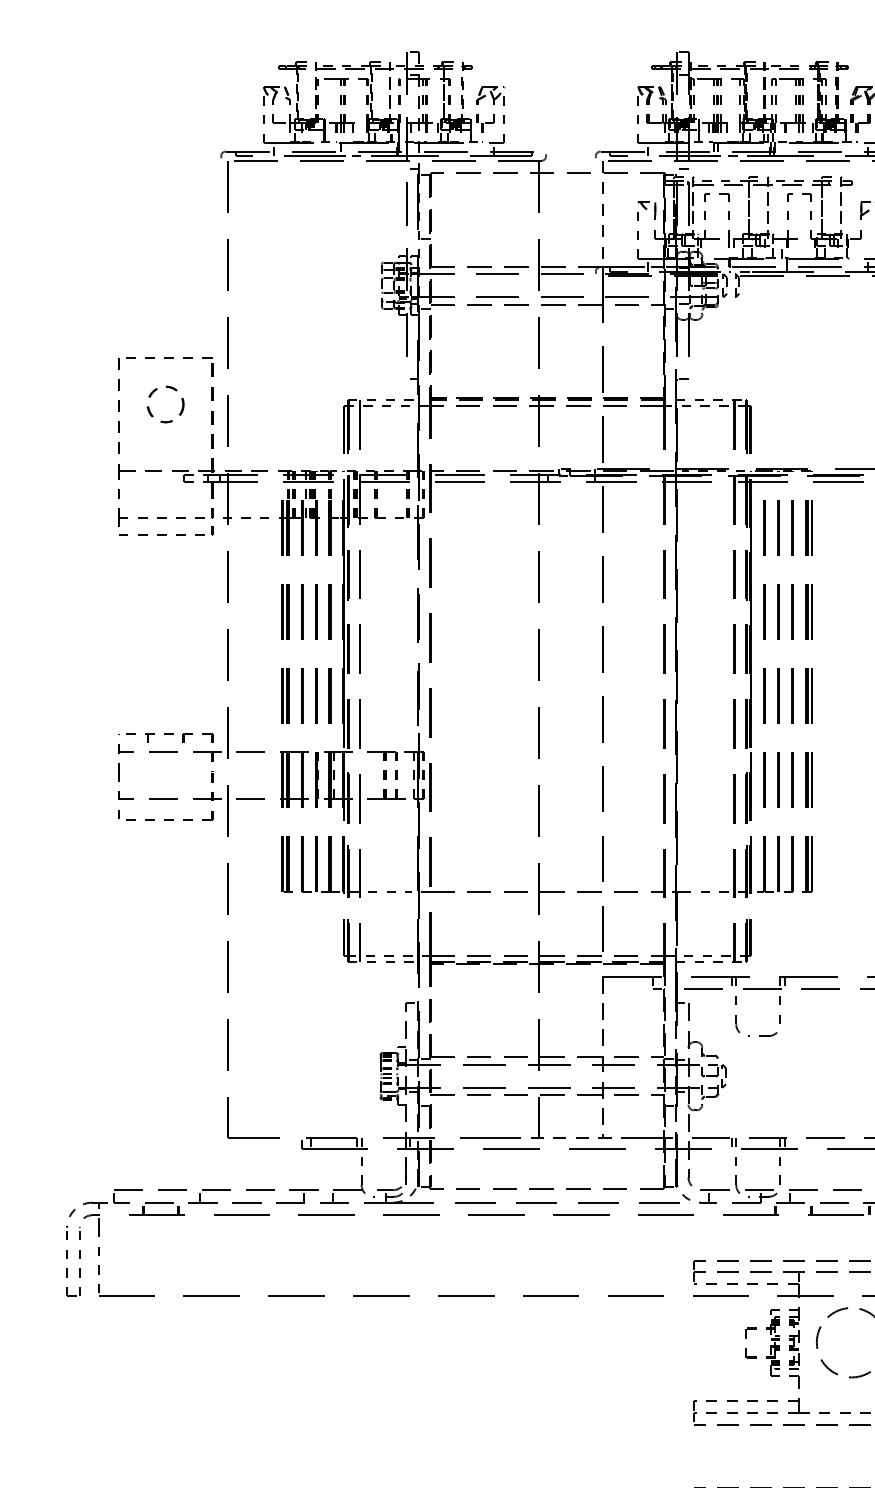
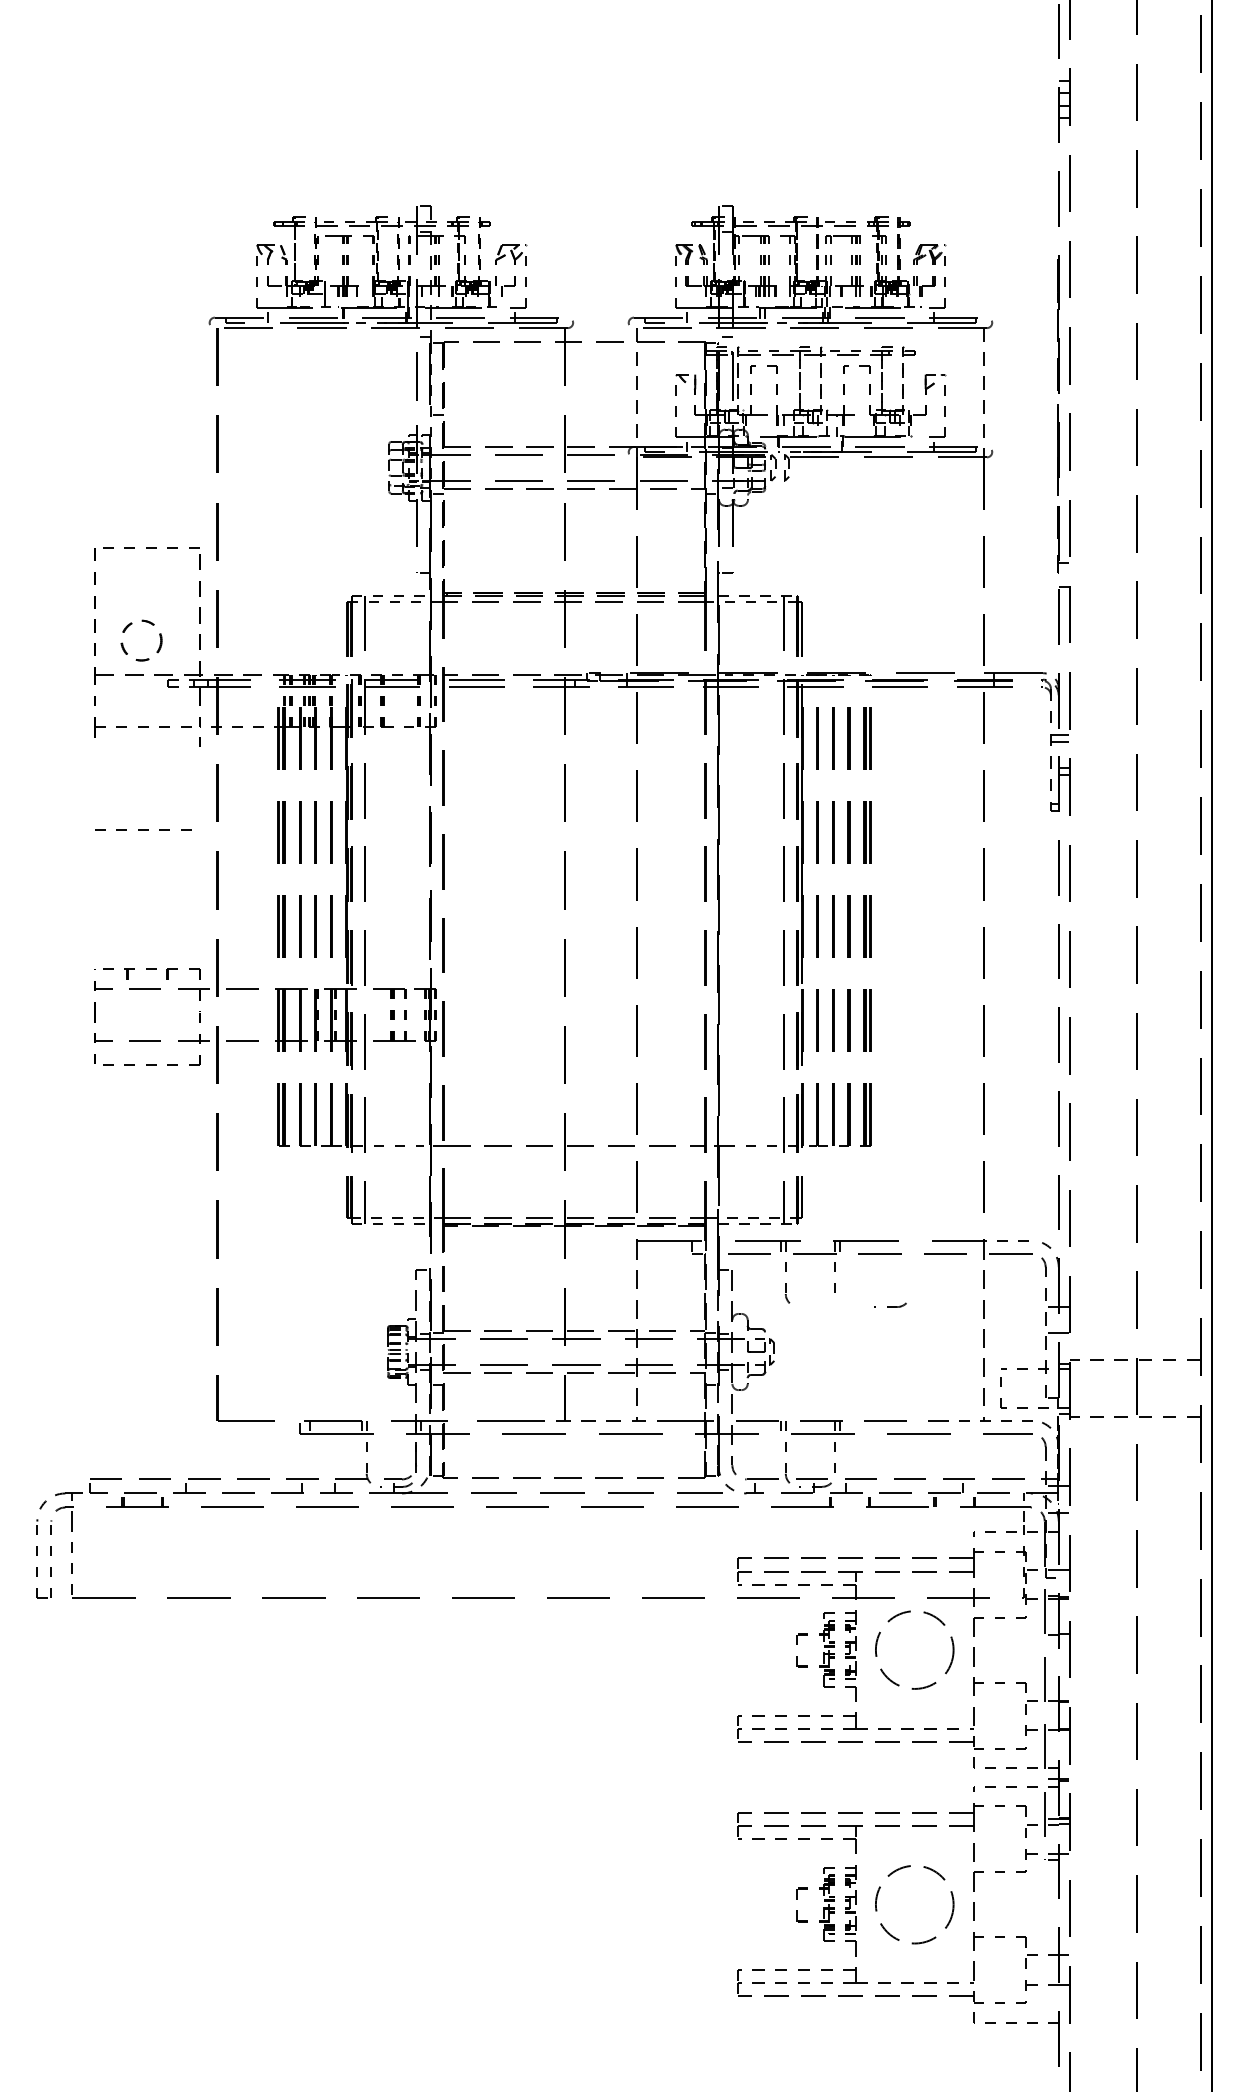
part: (149, 407) -> (123, 643), moved
line: (162, 534) -> (143, 829), moved
part: (762, 1033) -> (890, 1304), moved

